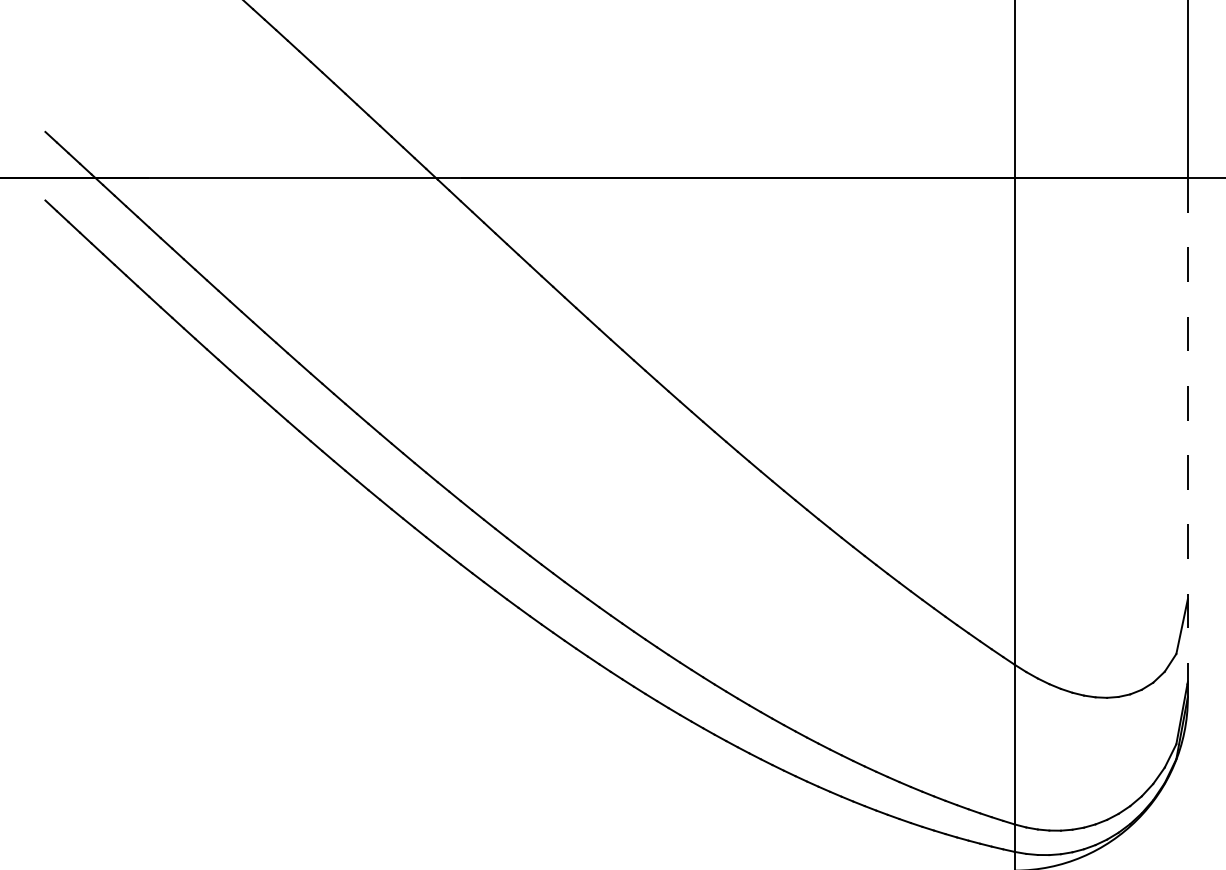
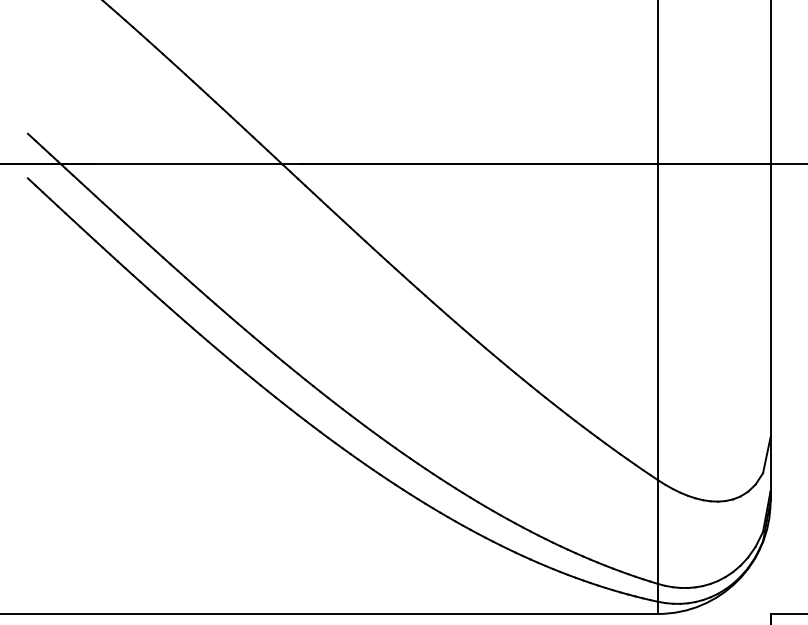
line: (1187, 437) -> (770, 332), dashed -> solid

